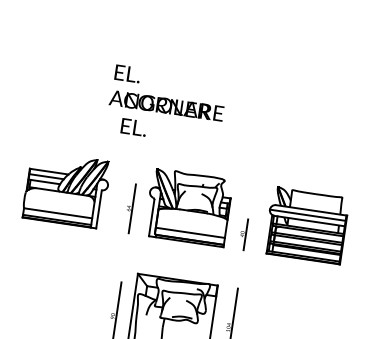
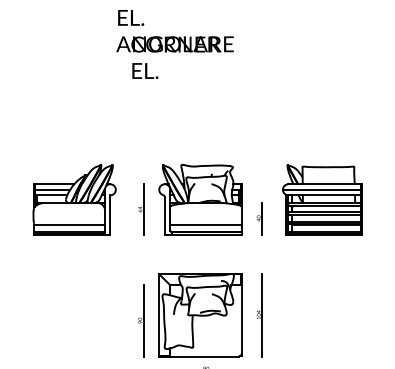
text: (166, 105) -> (174, 44), moved

